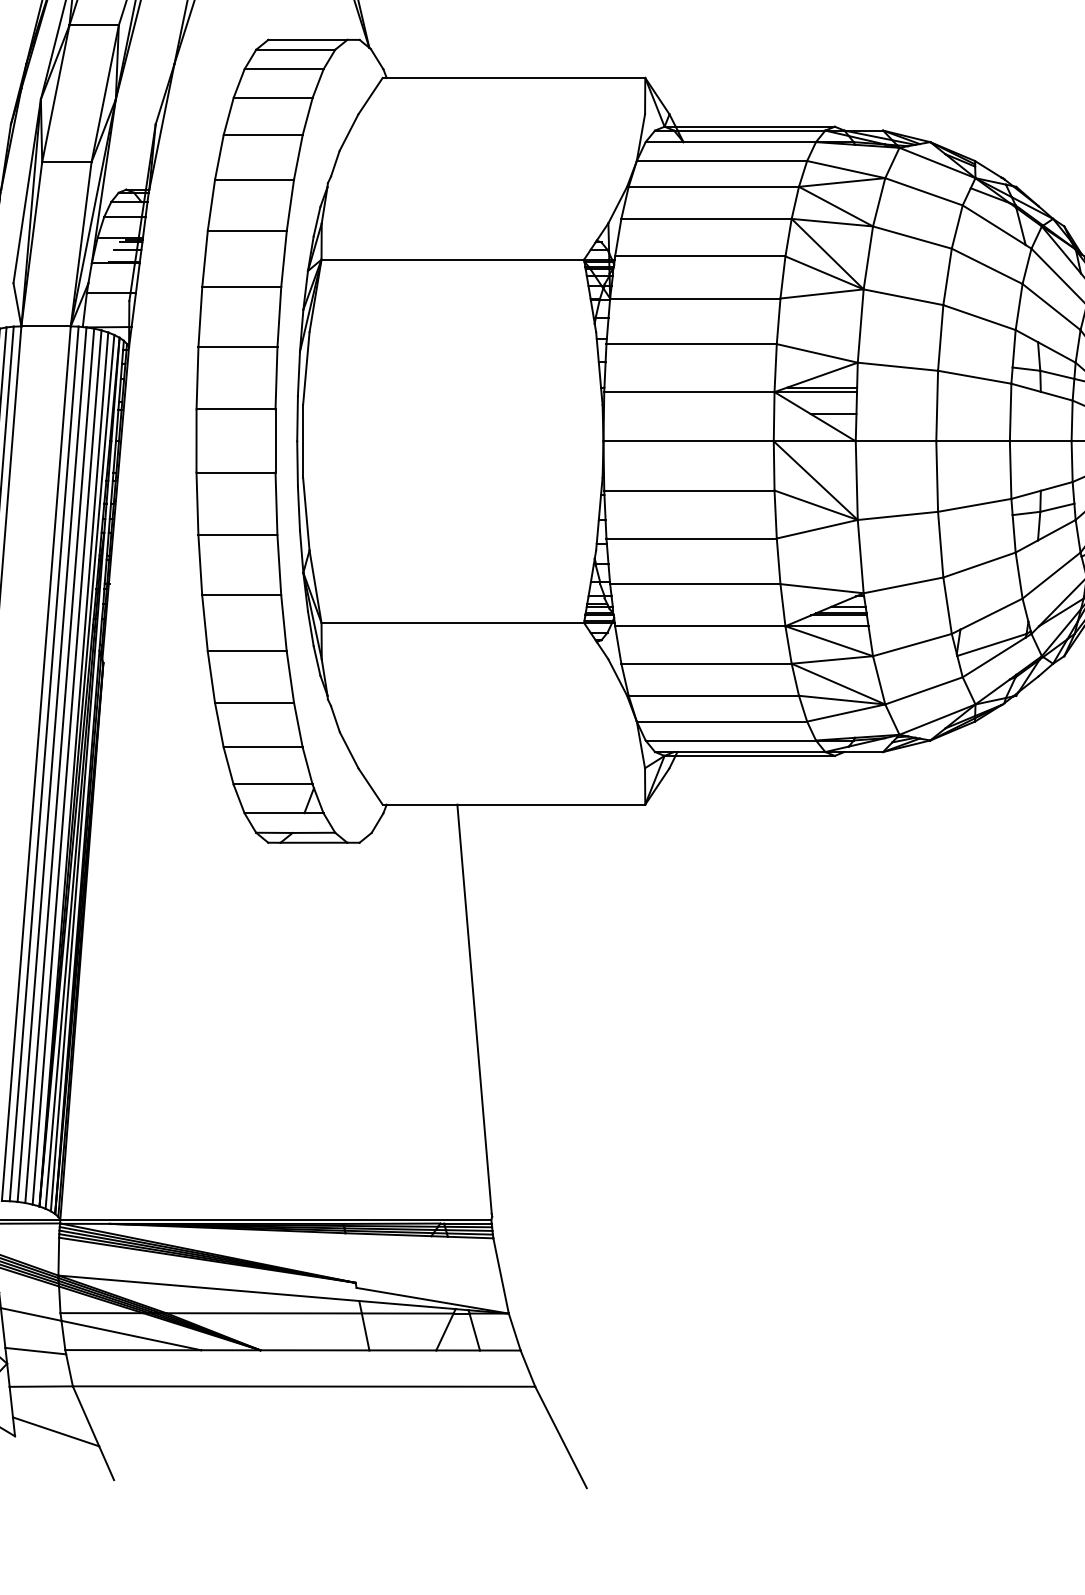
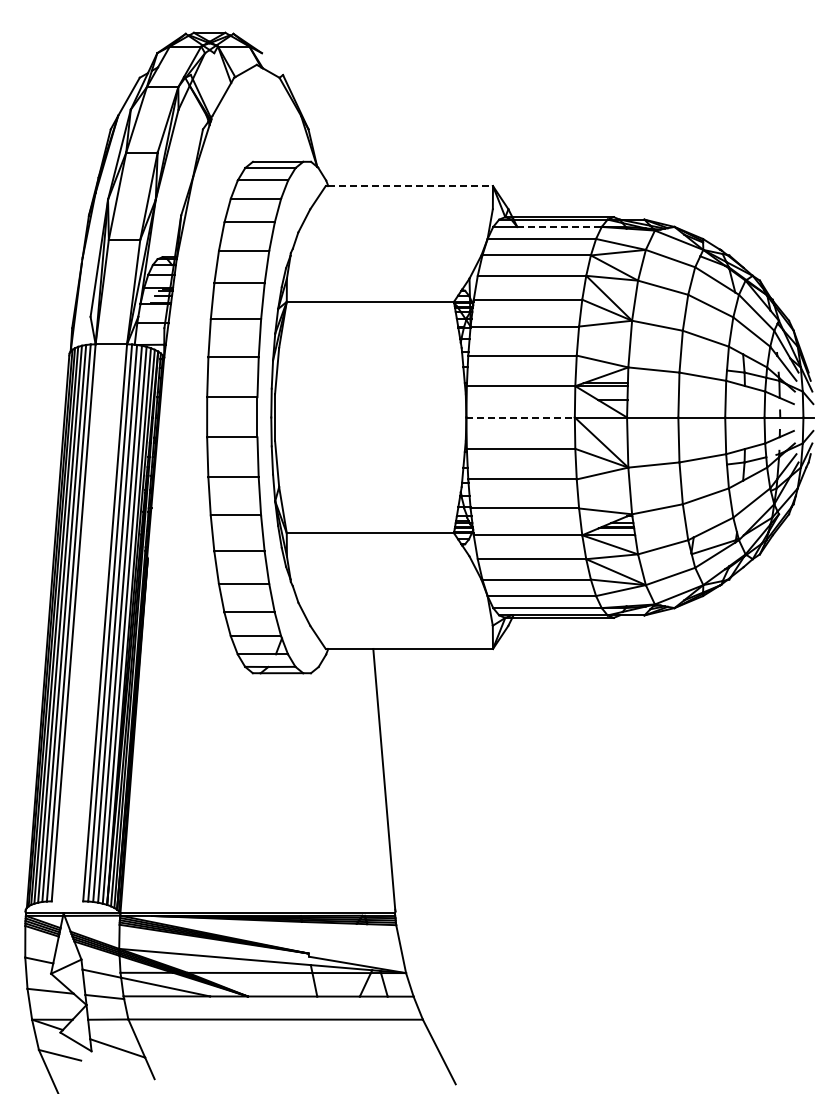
line: (517, 78) -> (411, 186), solid -> dashed
line: (751, 141) -> (560, 226), solid -> dashed
line: (690, 441) -> (521, 417), solid -> dashed

